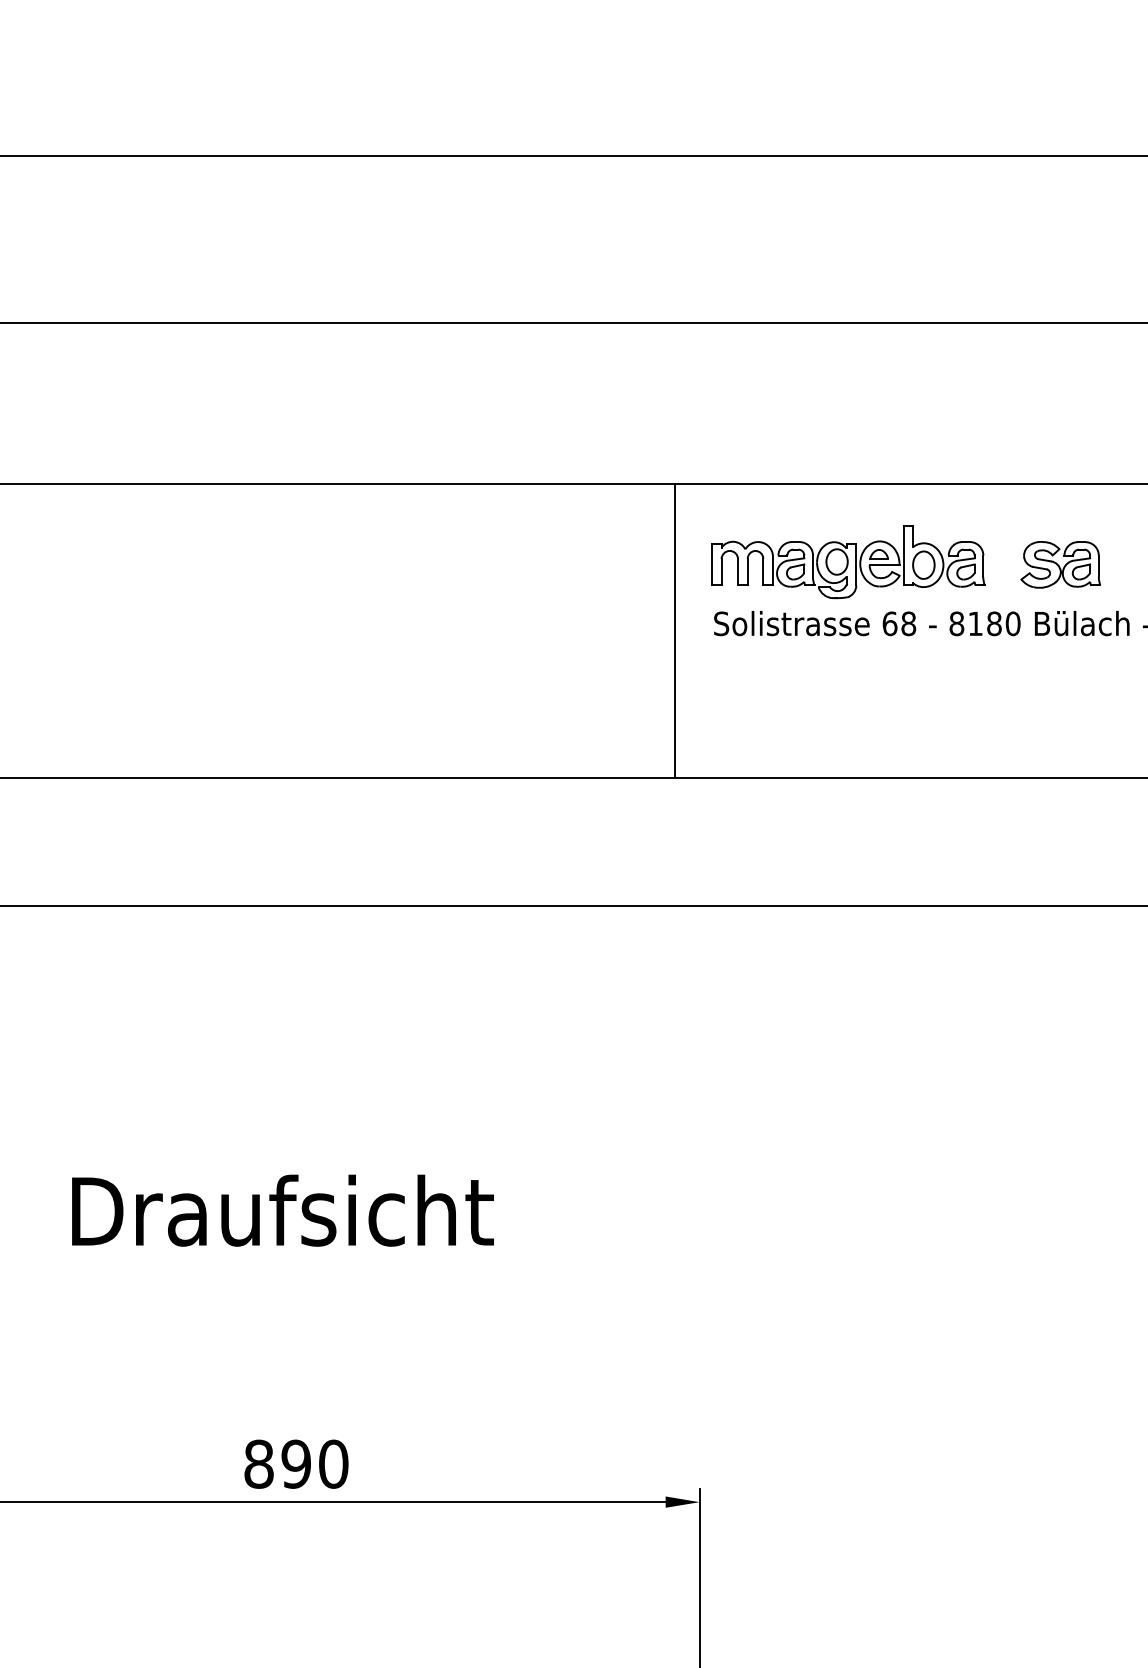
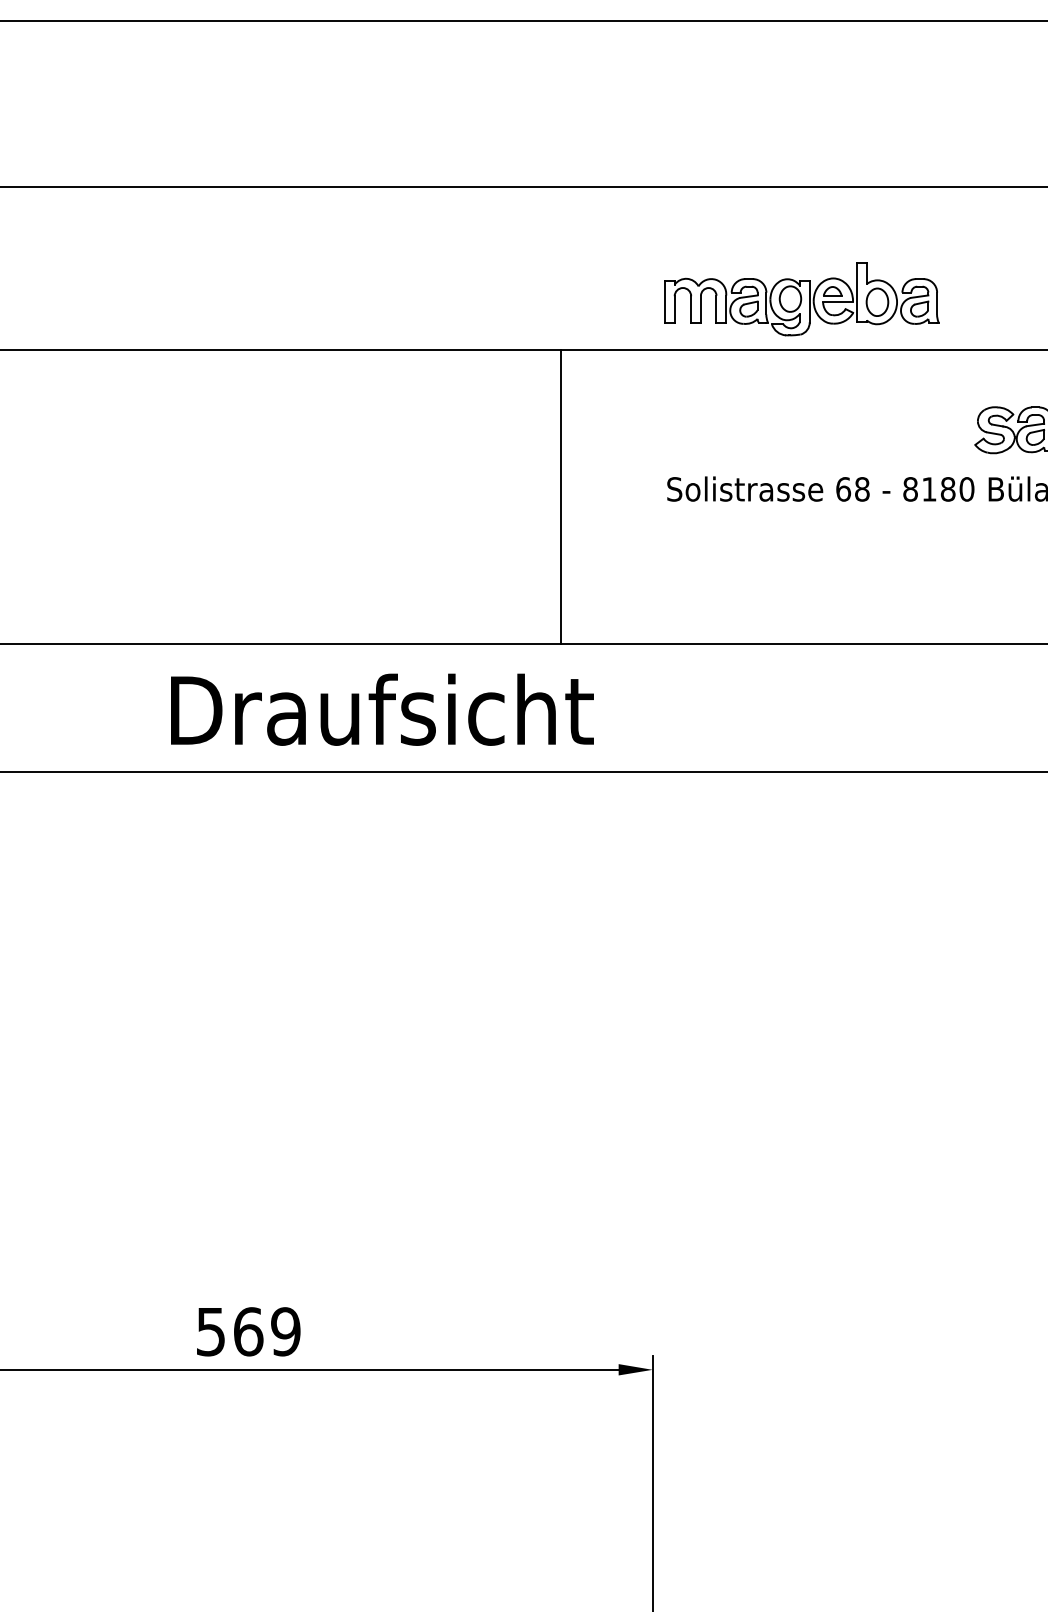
part: (848, 562) -> (801, 299), moved
line: (675, 631) -> (561, 497), moved
text: (282, 1210) -> (381, 709), moved
text: (296, 1463) -> (248, 1331), 890 -> 569

